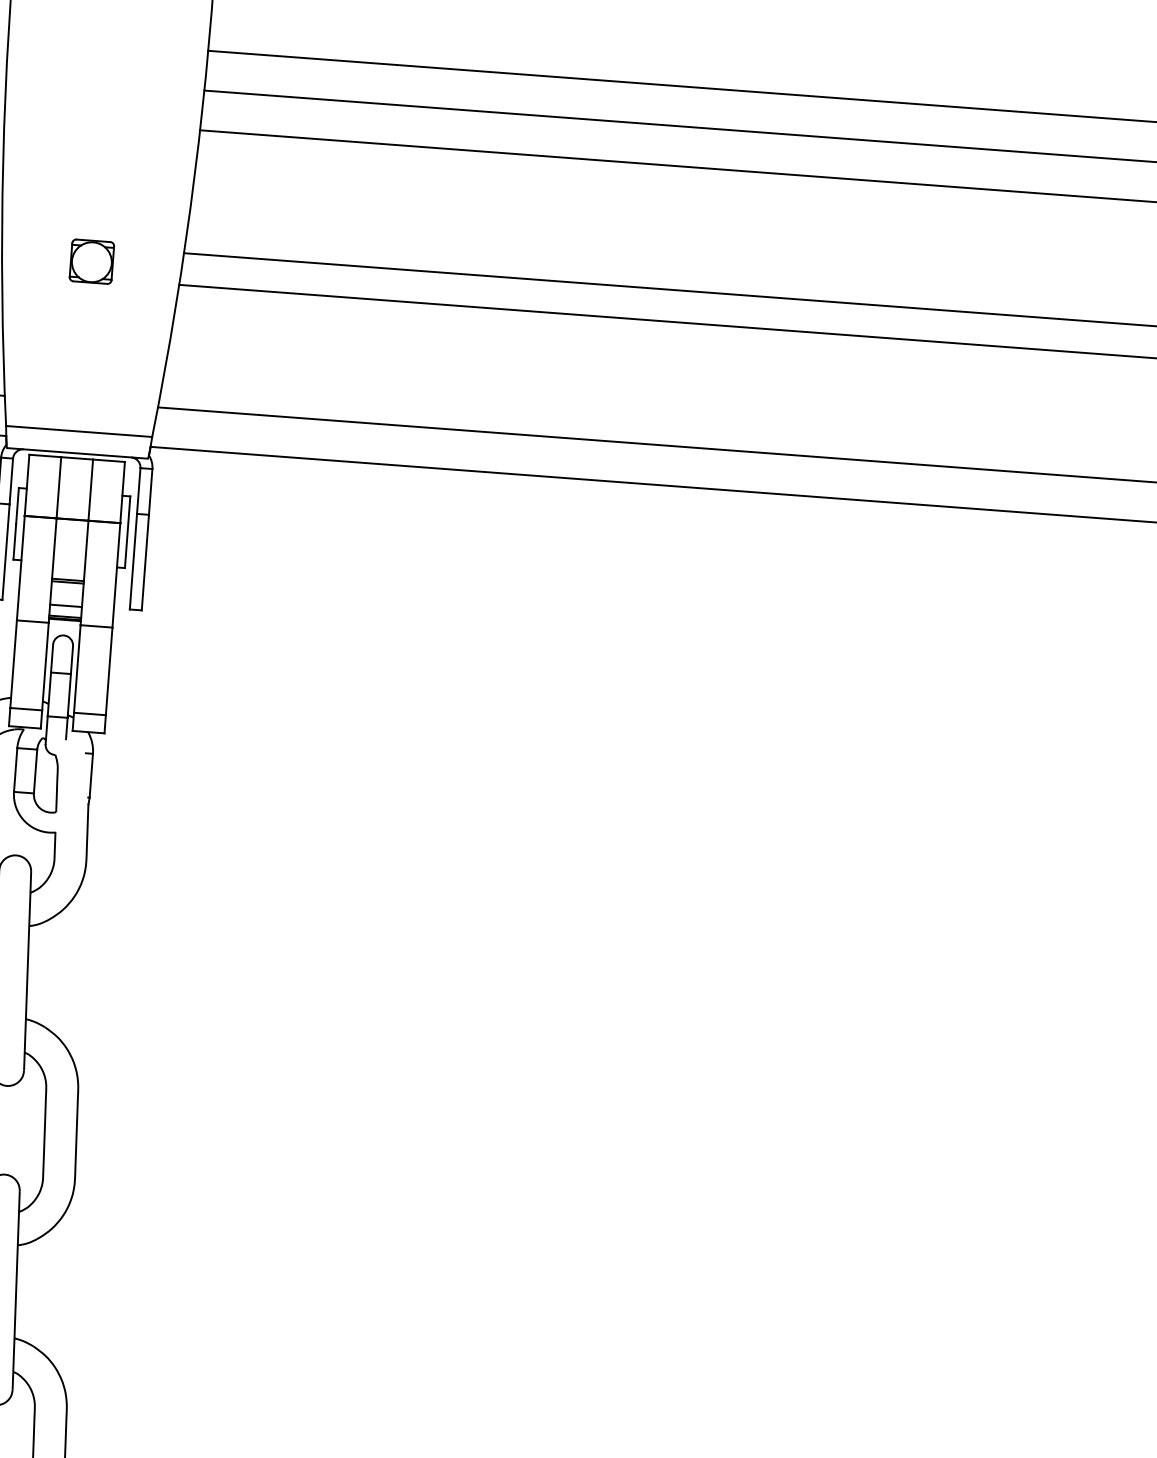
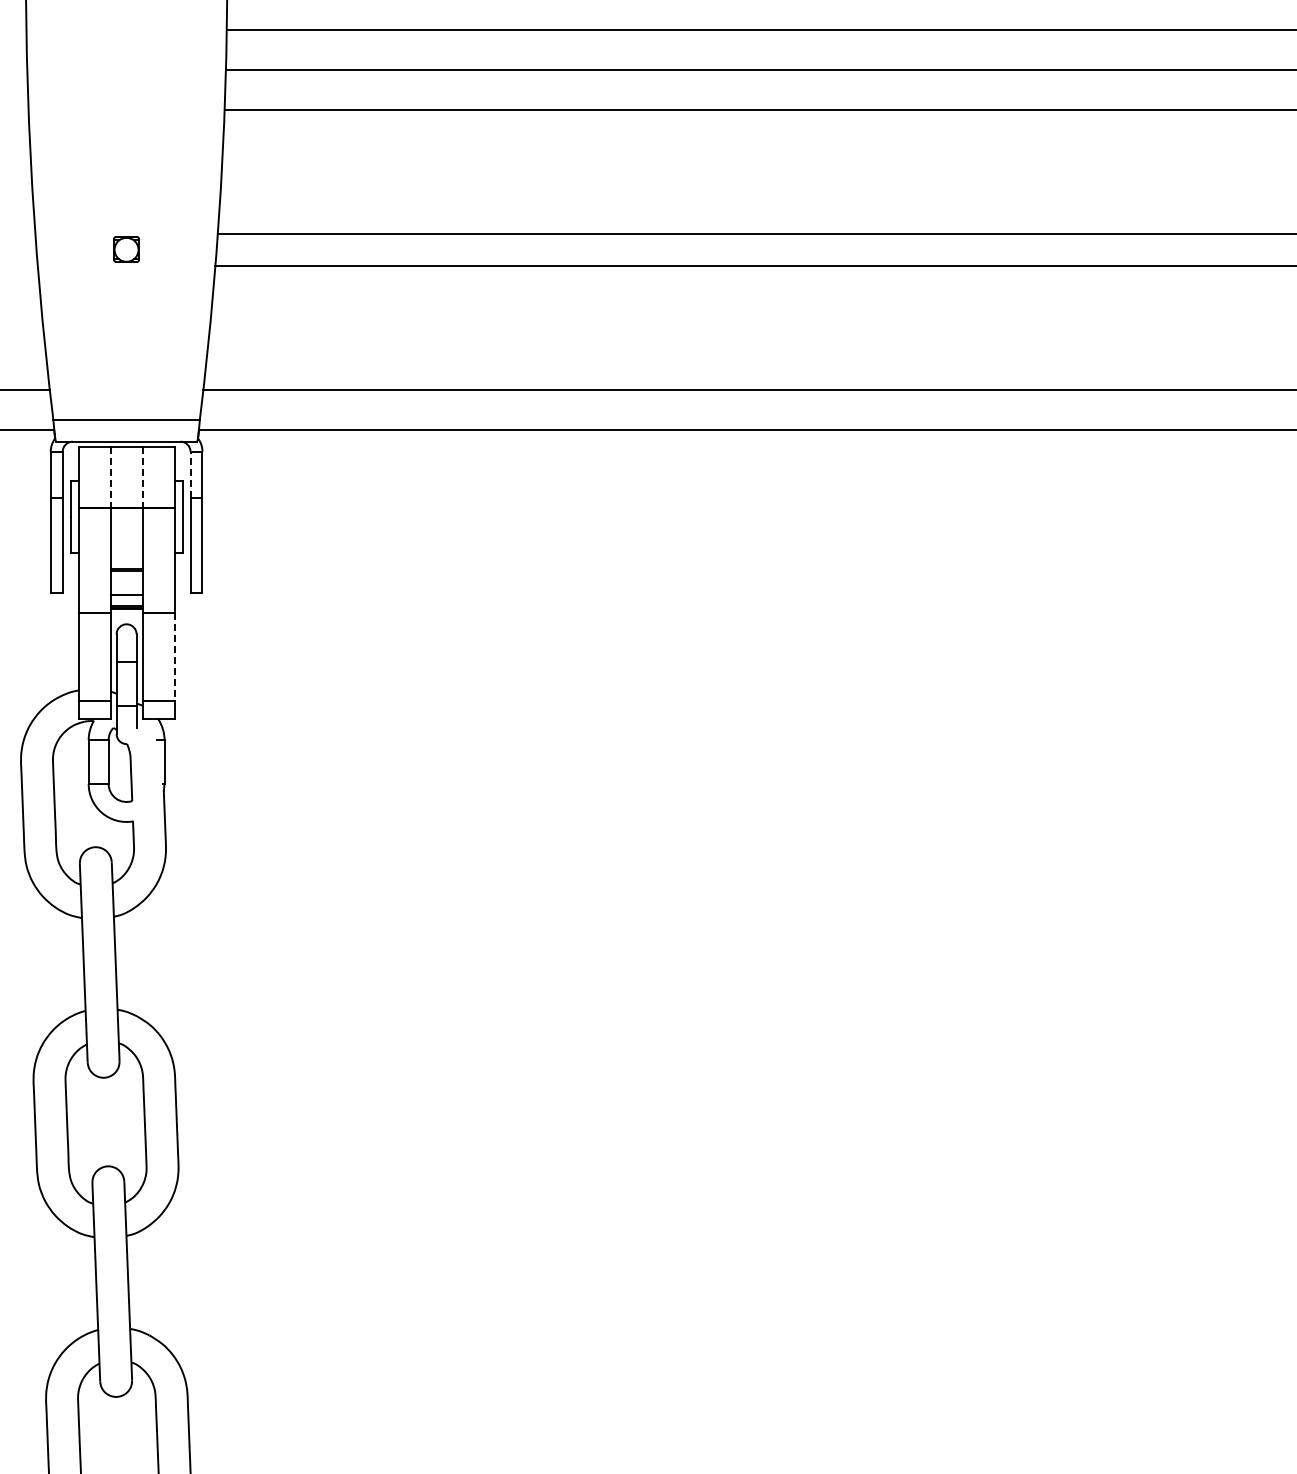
part: (91, 261) -> (126, 249), size x0.6
line: (58, 487) -> (110, 477), solid -> dashed
line: (90, 490) -> (142, 477), solid -> dashed
line: (138, 490) -> (190, 474), solid -> dashed
line: (109, 671) -> (174, 656), solid -> dashed

